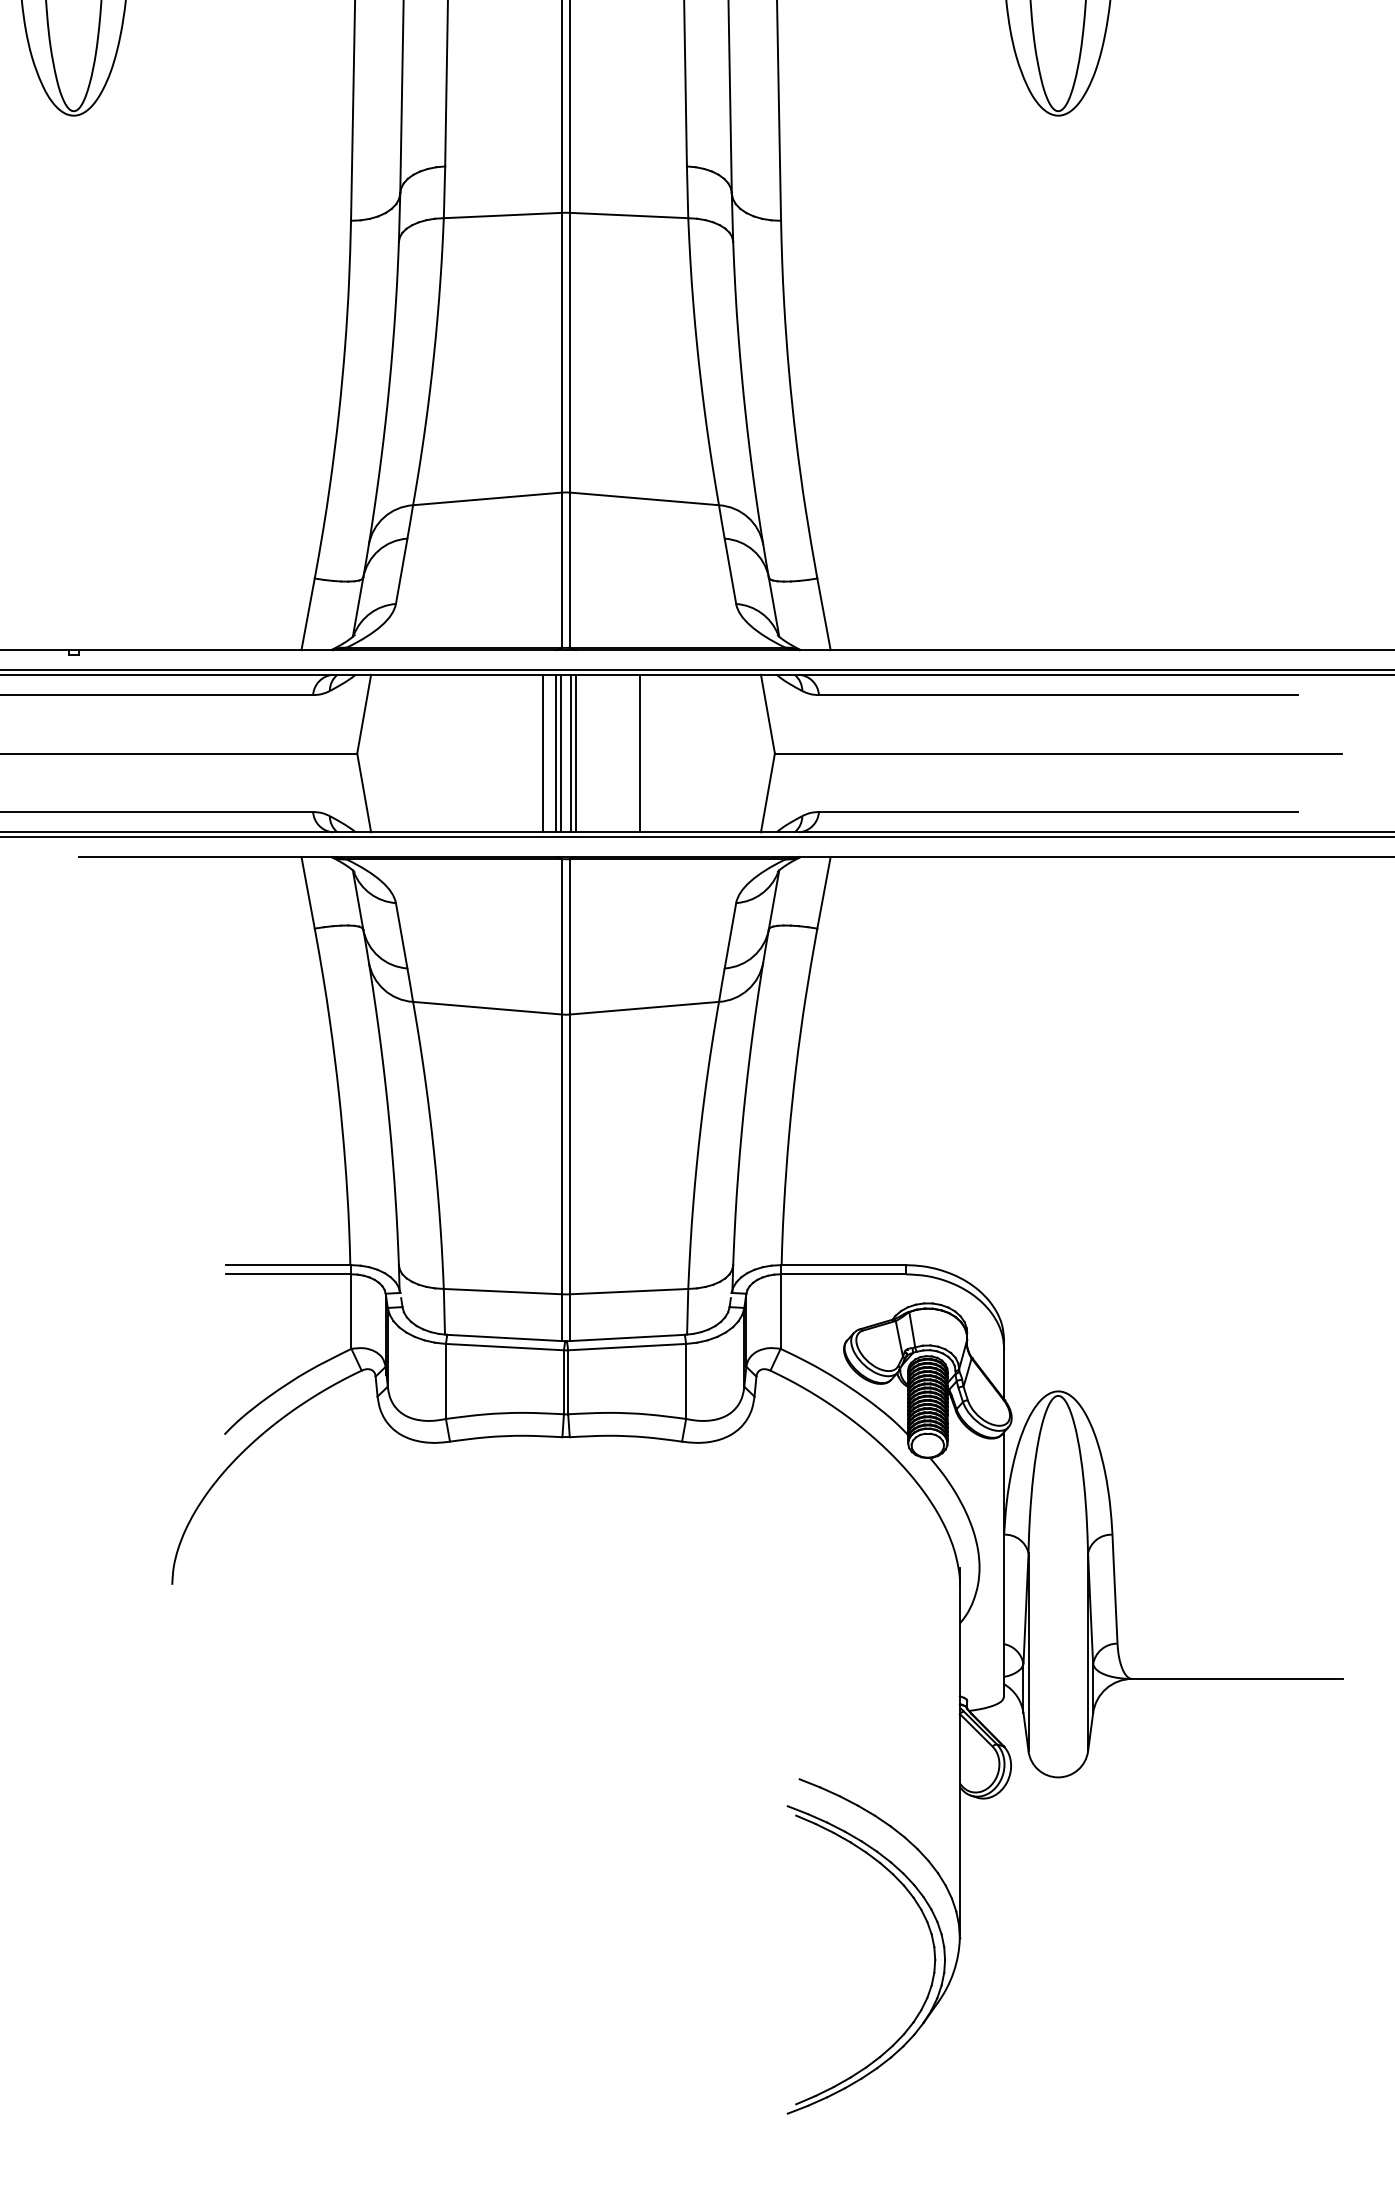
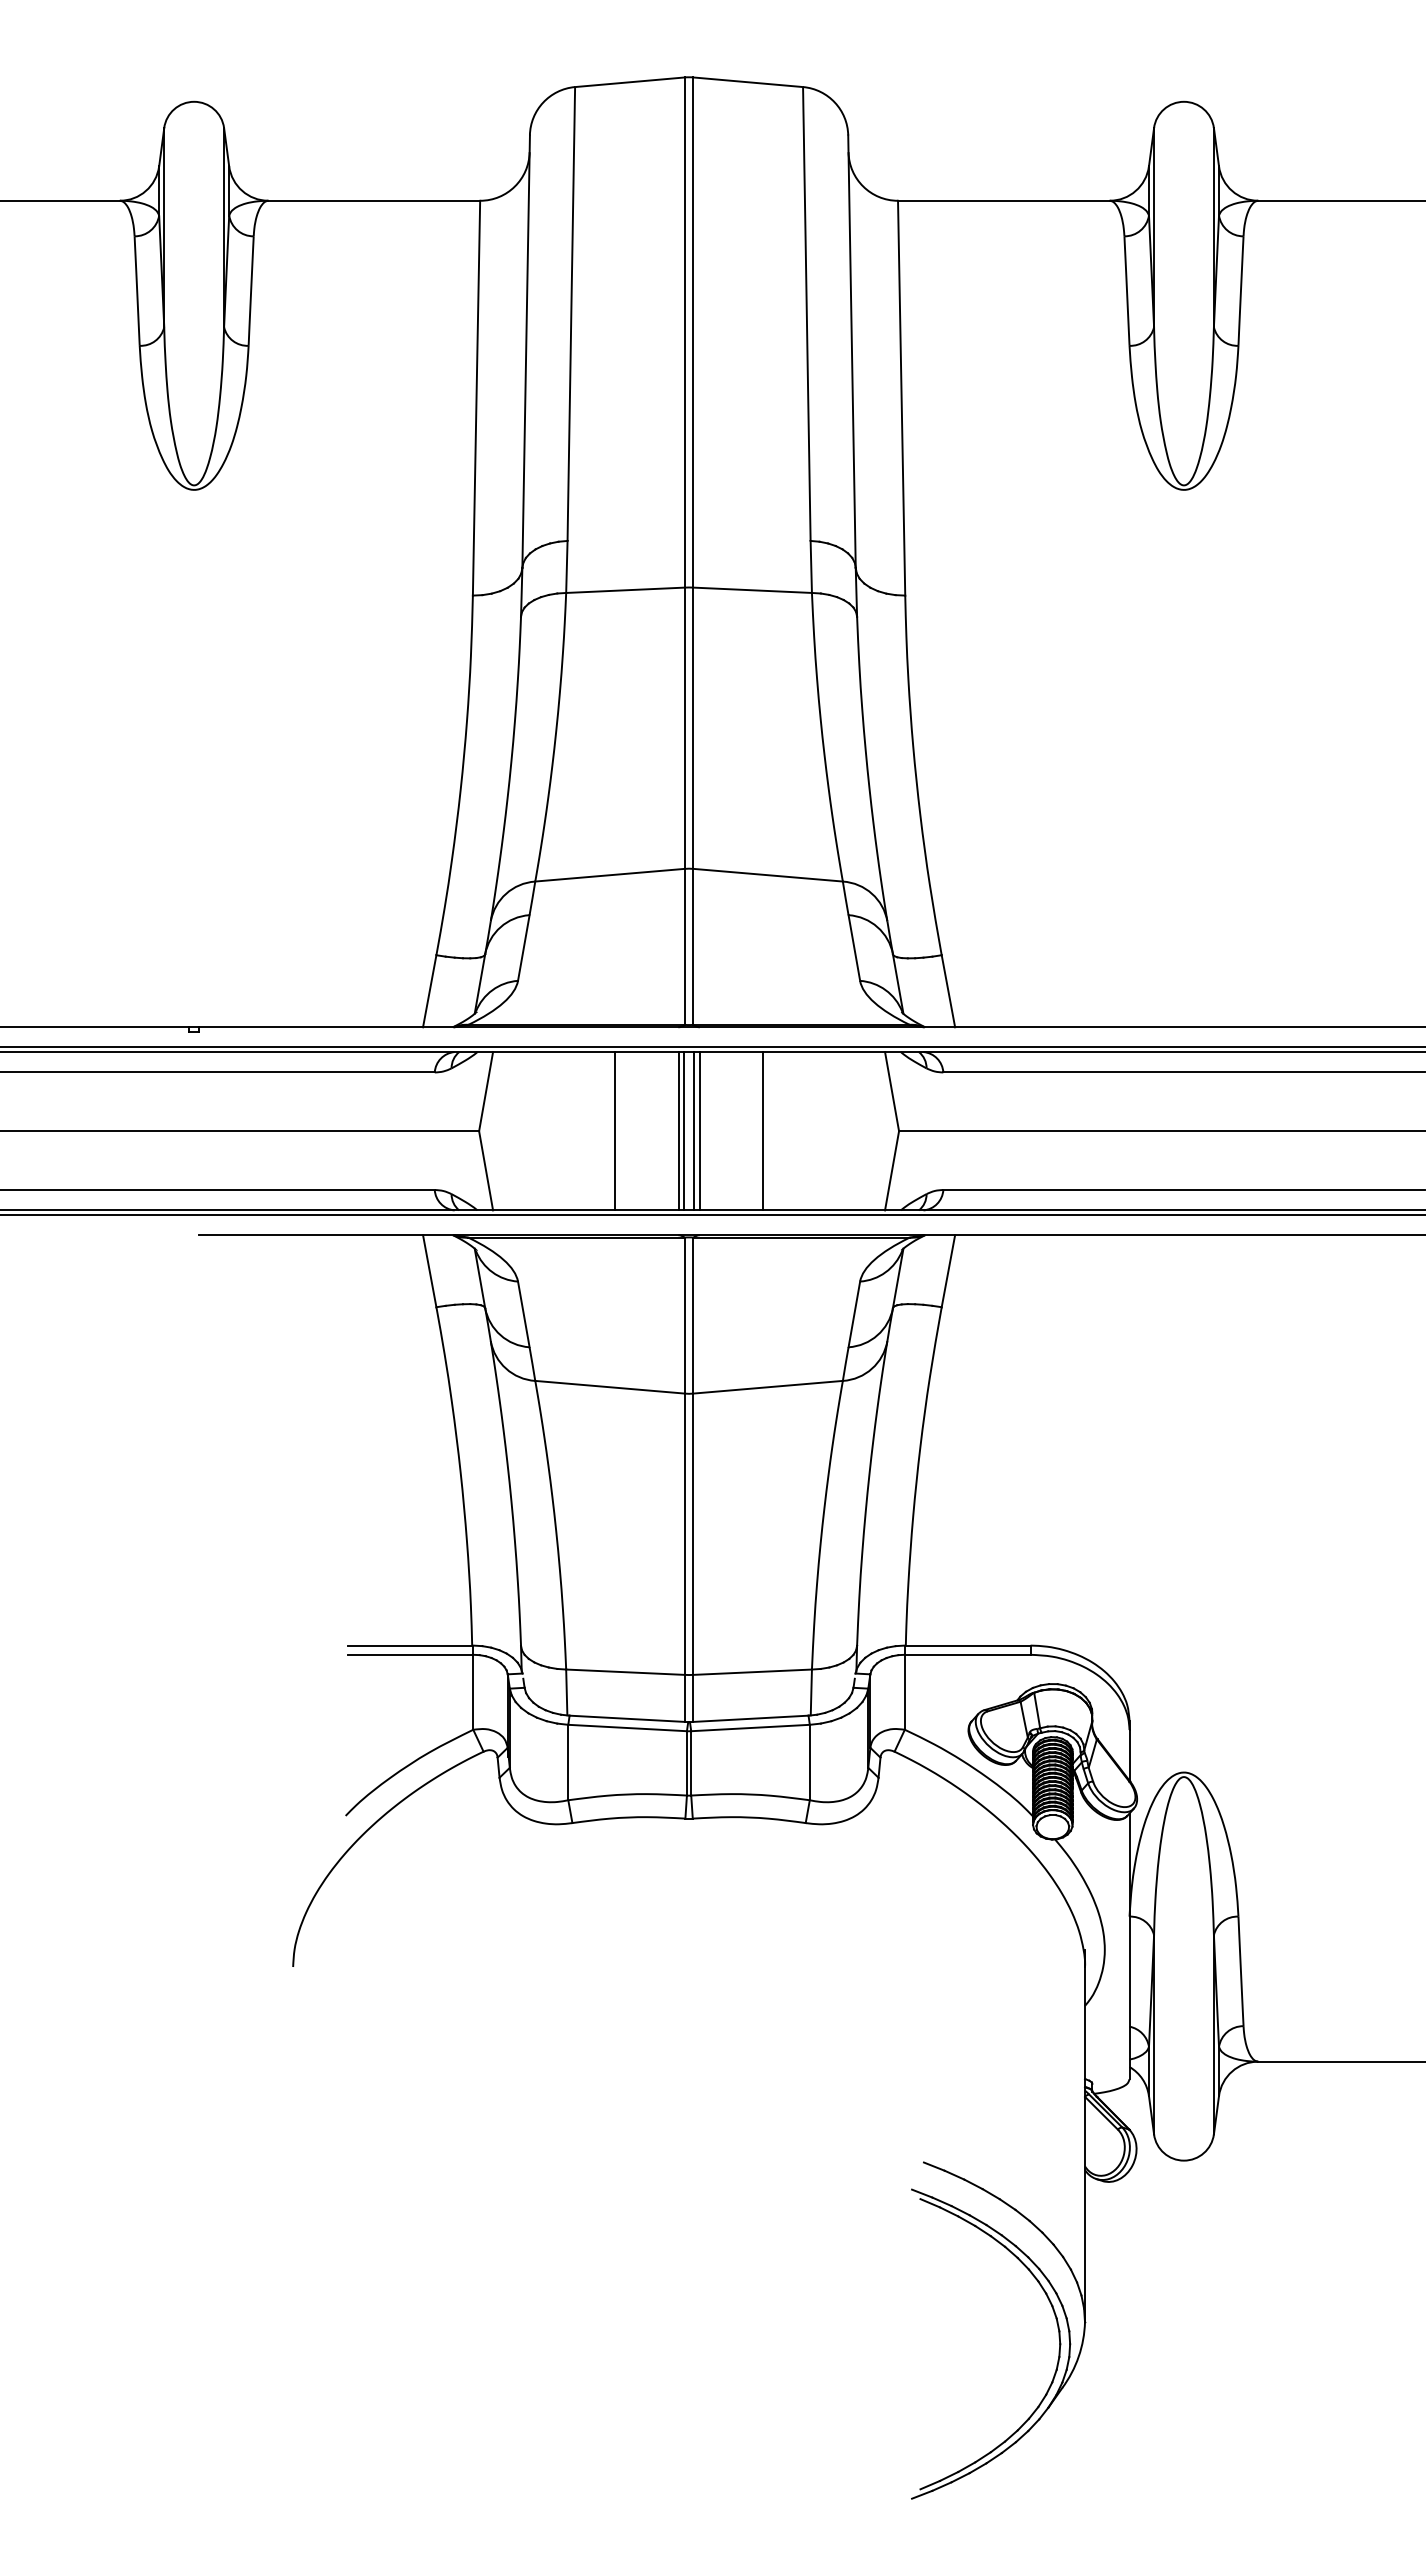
line: (542, 753) -> (614, 1131), moved

